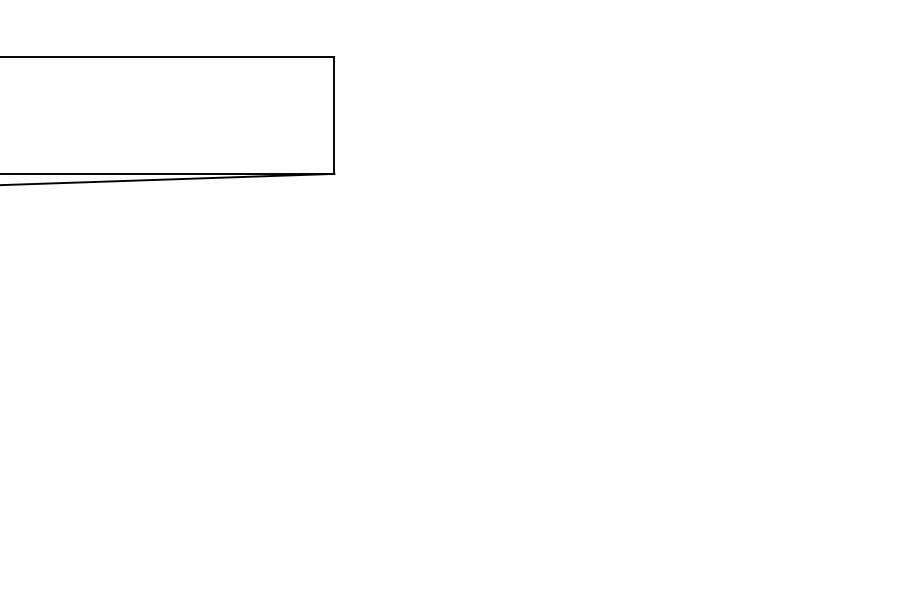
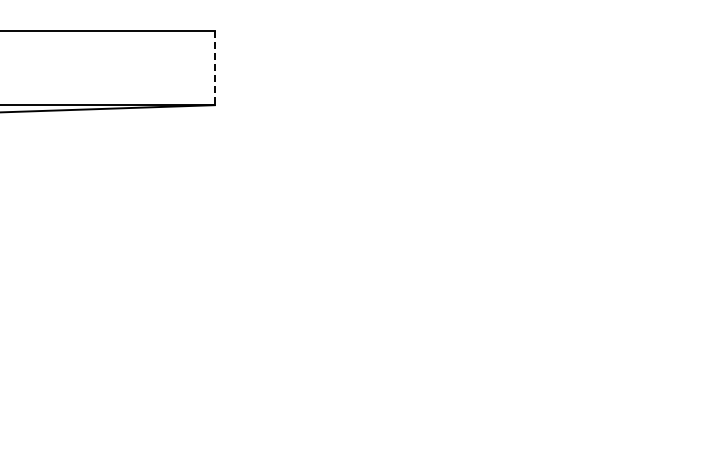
line: (333, 116) -> (214, 68), solid -> dashed

